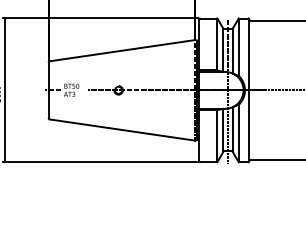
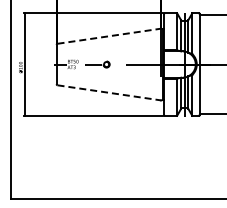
line: (122, 51) -> (109, 36), solid -> dashed
line: (122, 129) -> (109, 92), solid -> dashed

